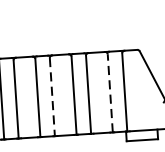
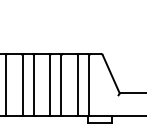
line: (110, 93) -> (78, 85), dashed -> solid
line: (52, 96) -> (33, 85), dashed -> solid

